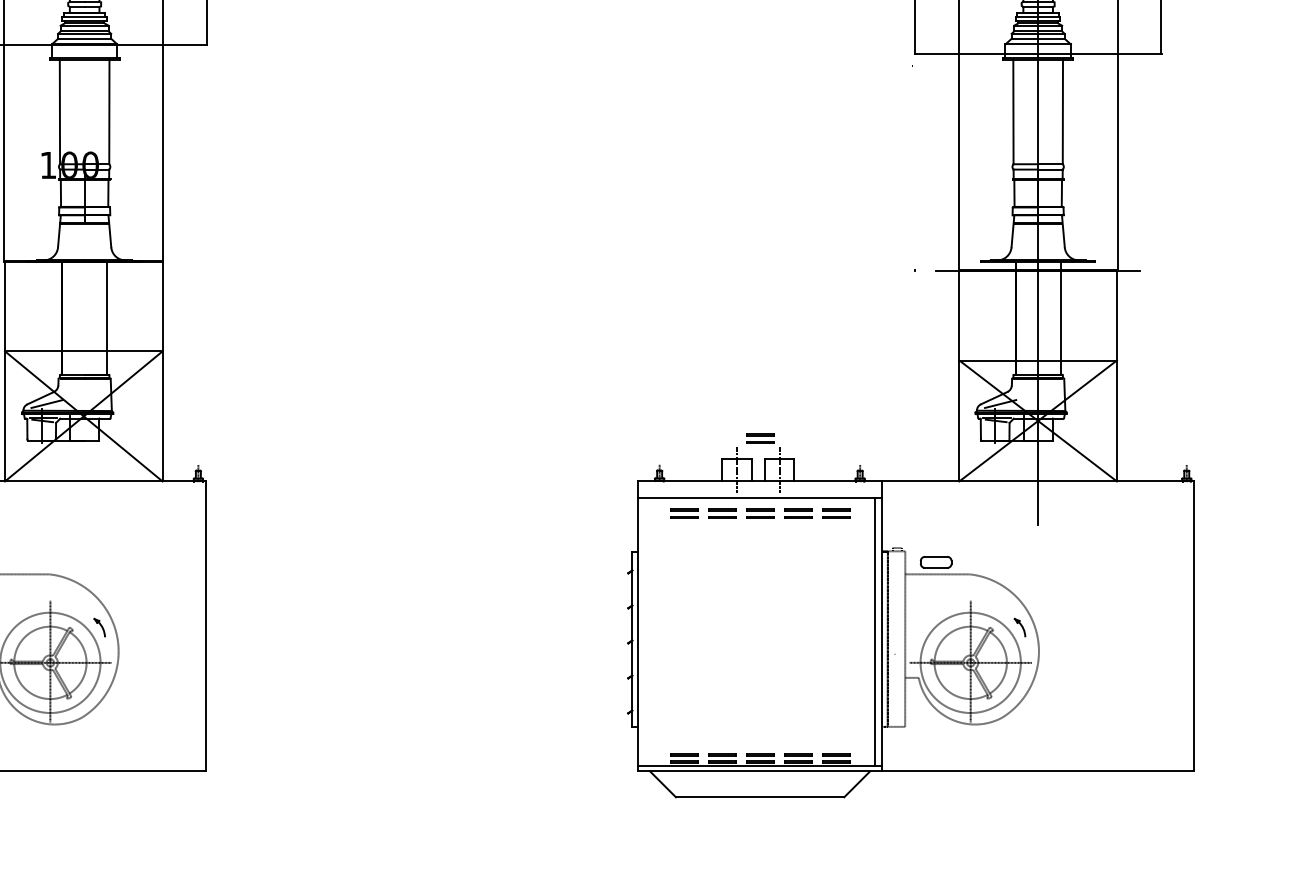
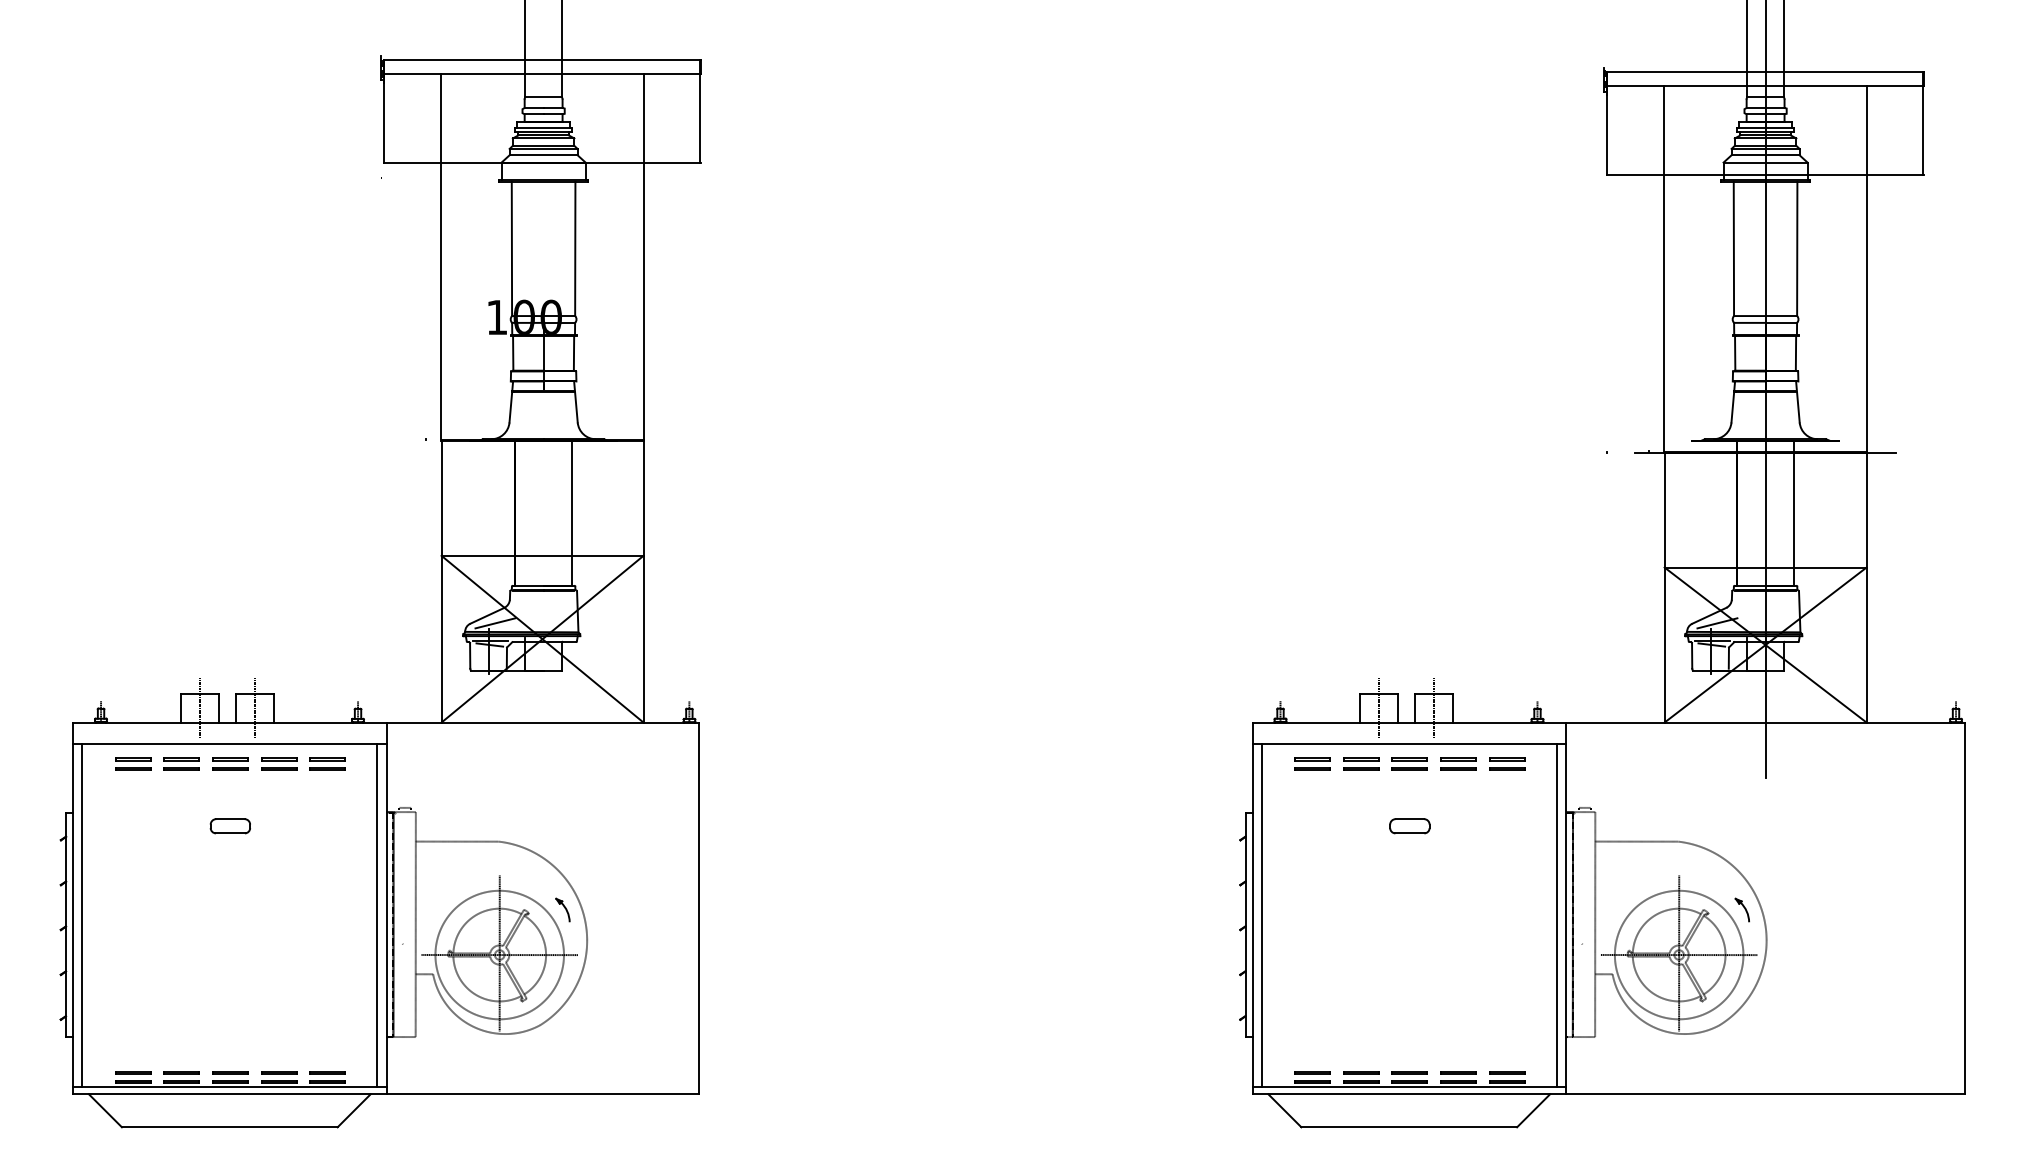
part: (760, 438) -> (1409, 667), removed
part: (935, 562) -> (1409, 826), moved
line: (644, 632) -> (1261, 915), added

